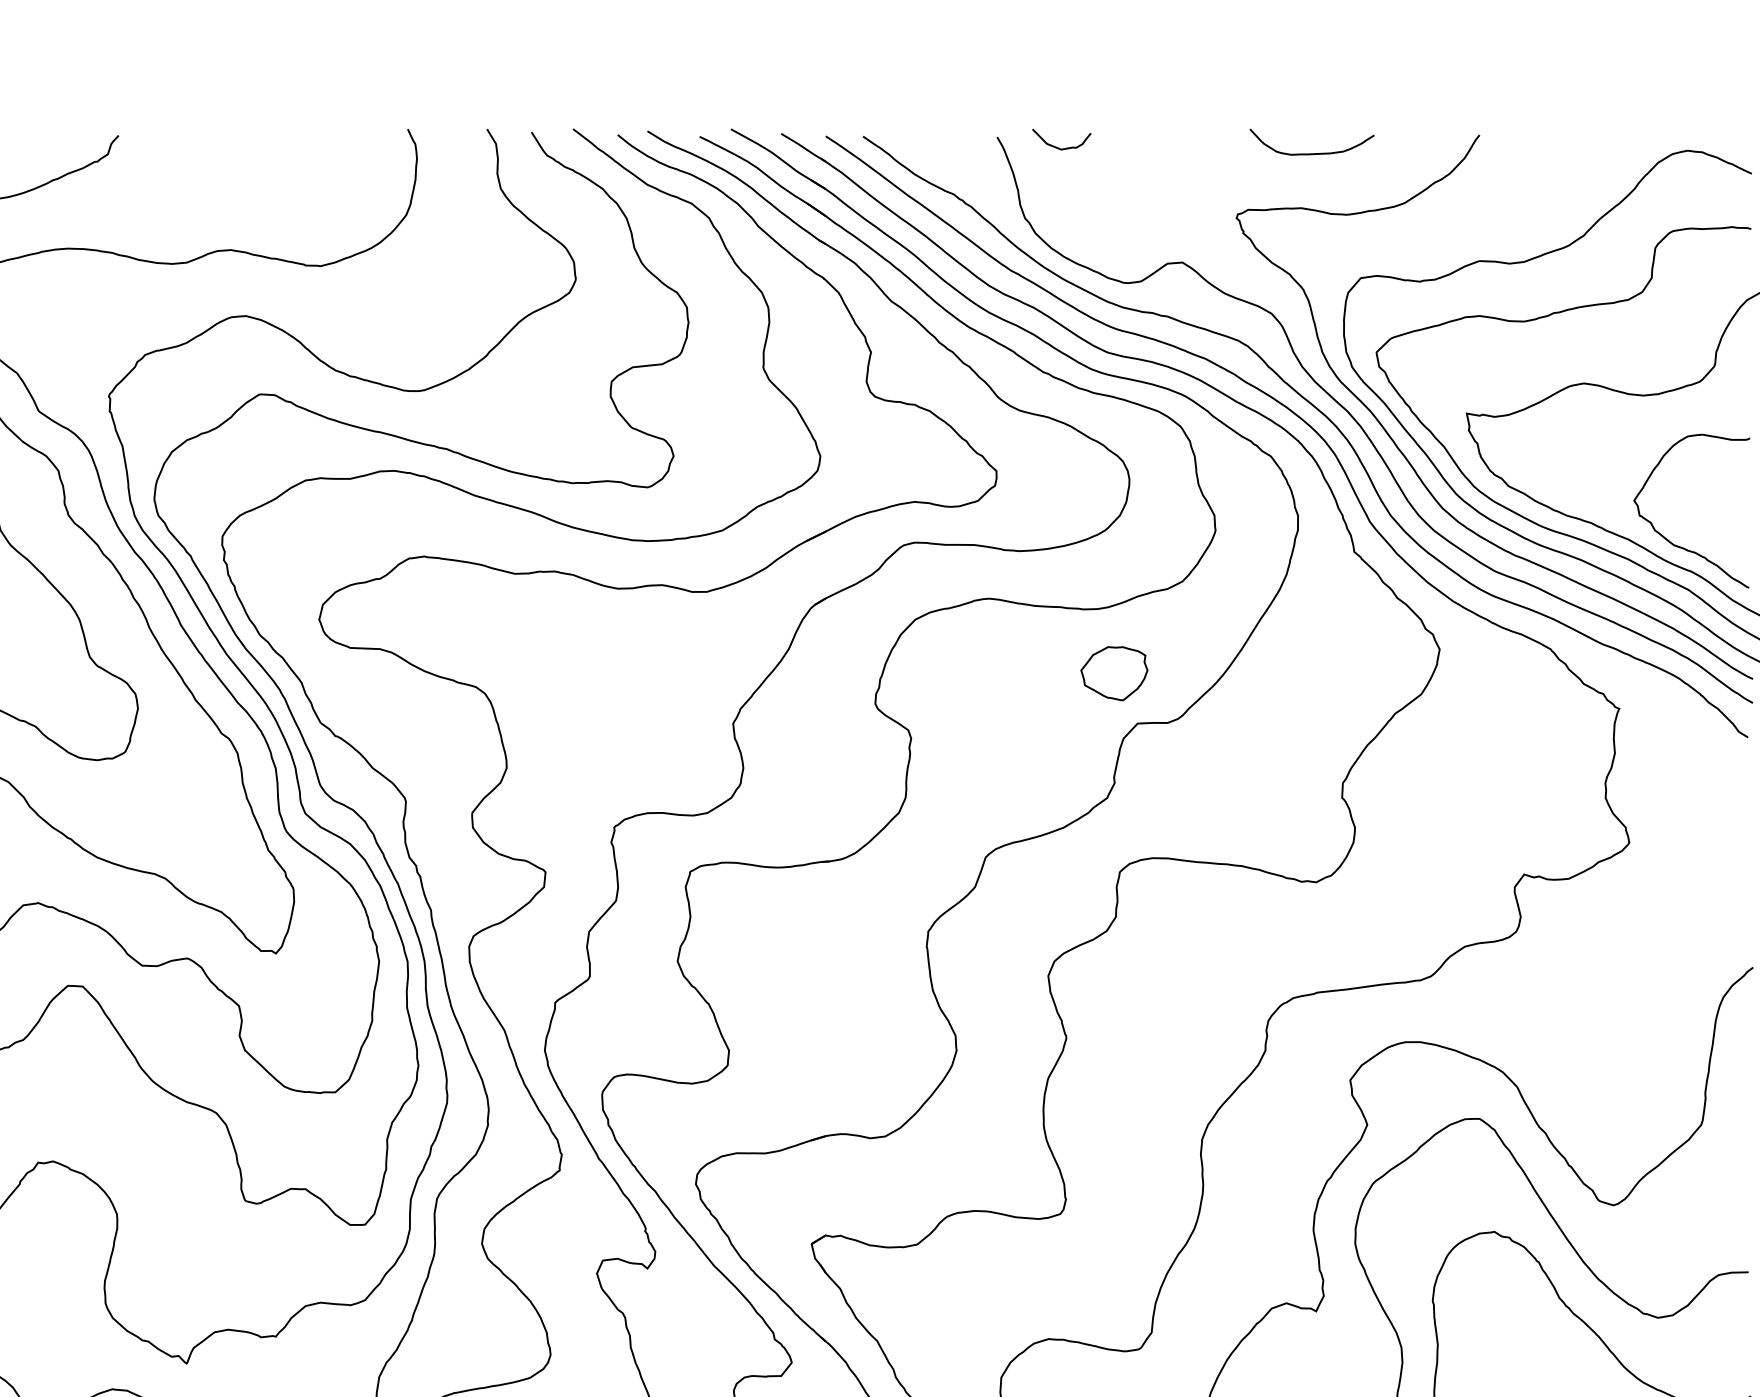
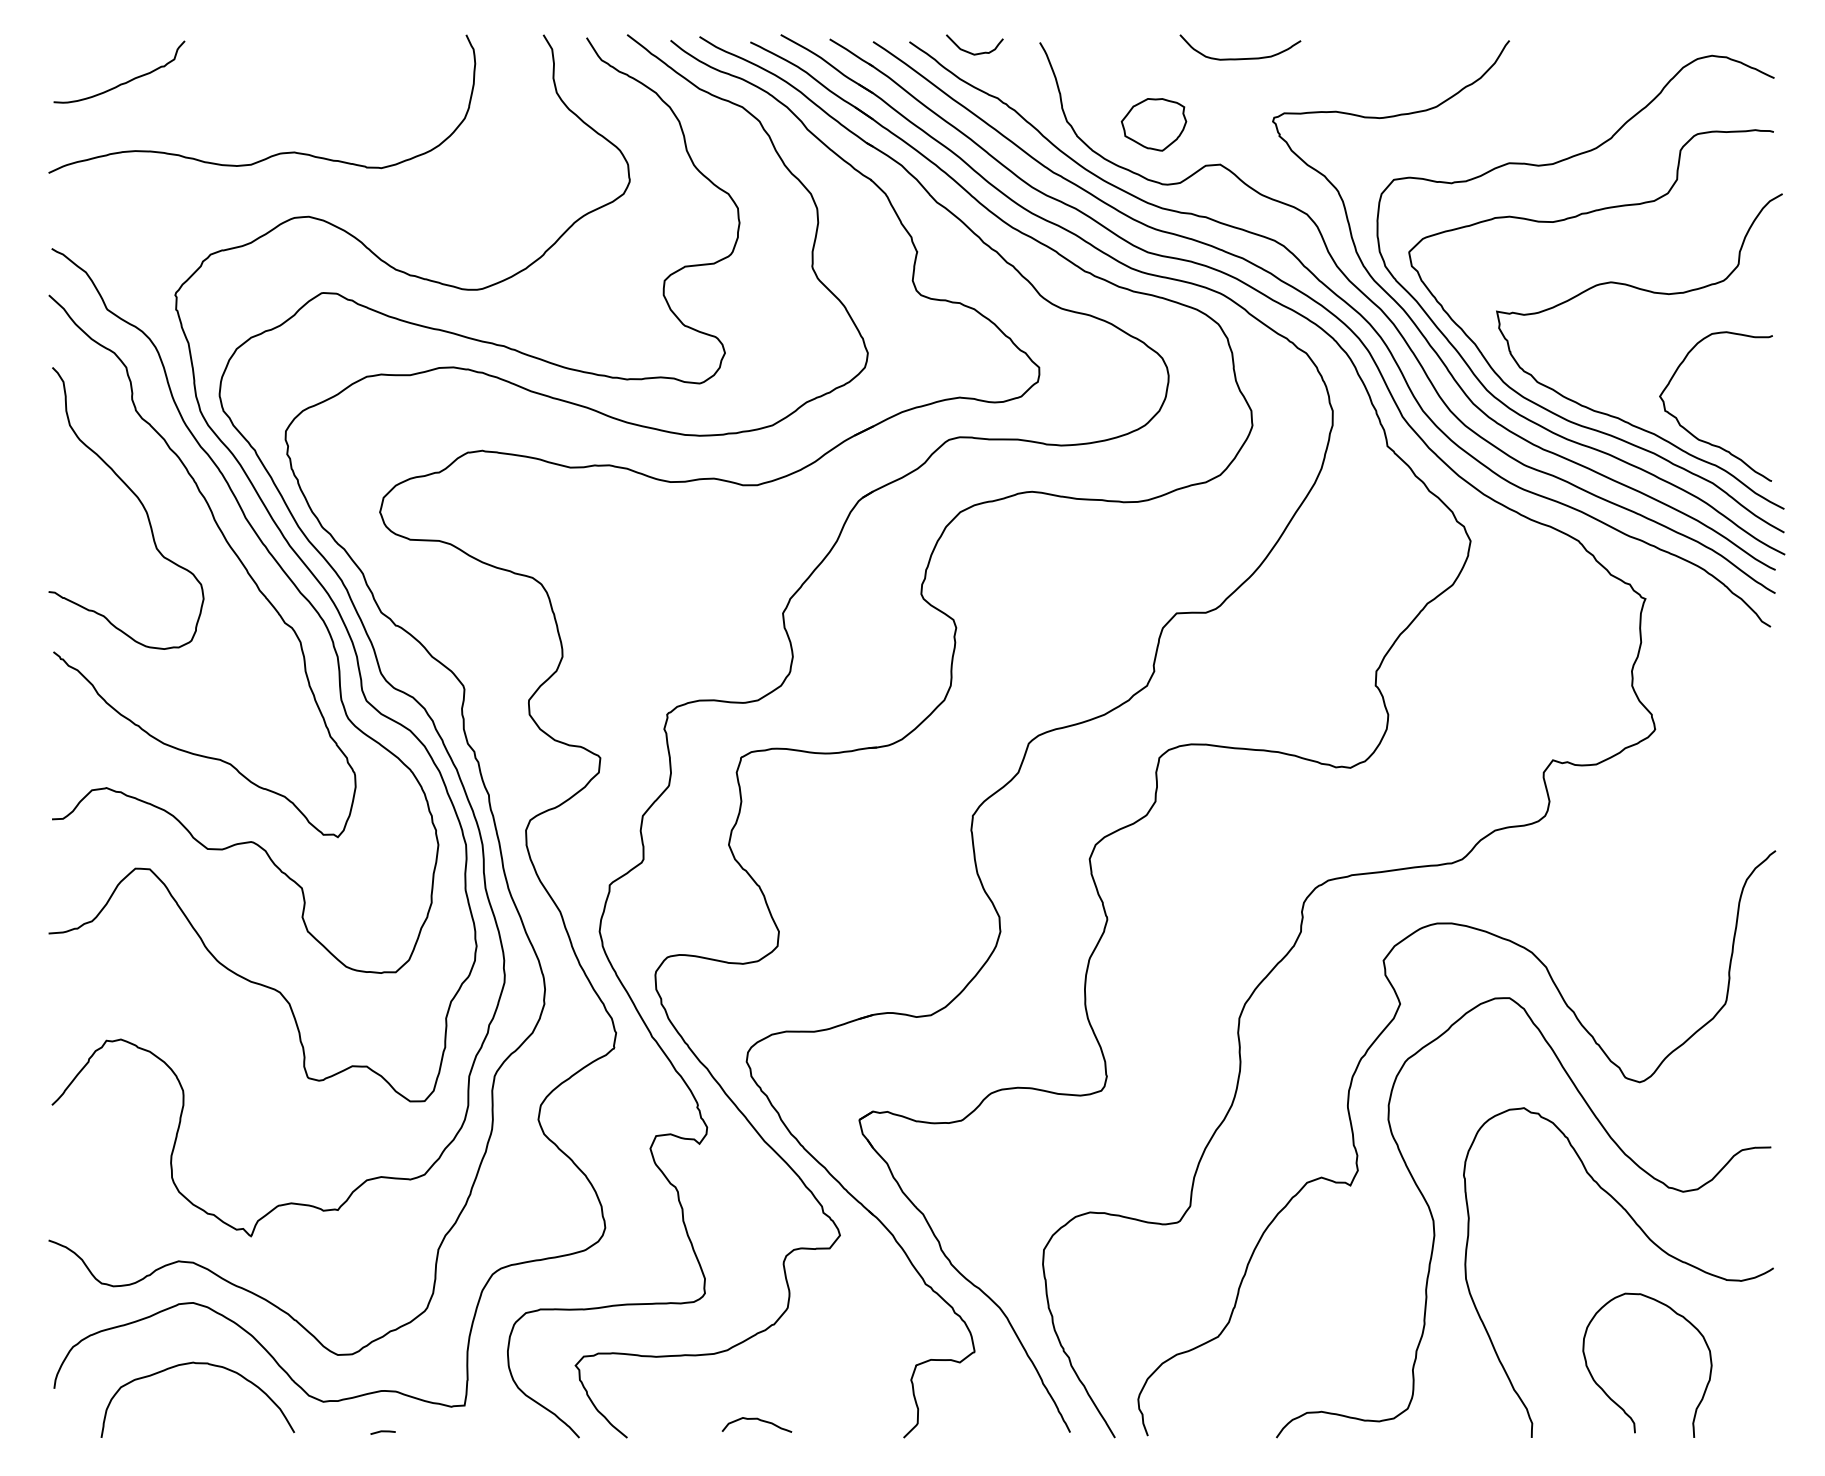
curve: (1058, 147) -> (971, 52), moved
curve: (1312, 153) -> (1240, 58), moved
part: (1113, 673) -> (1153, 124), moved

